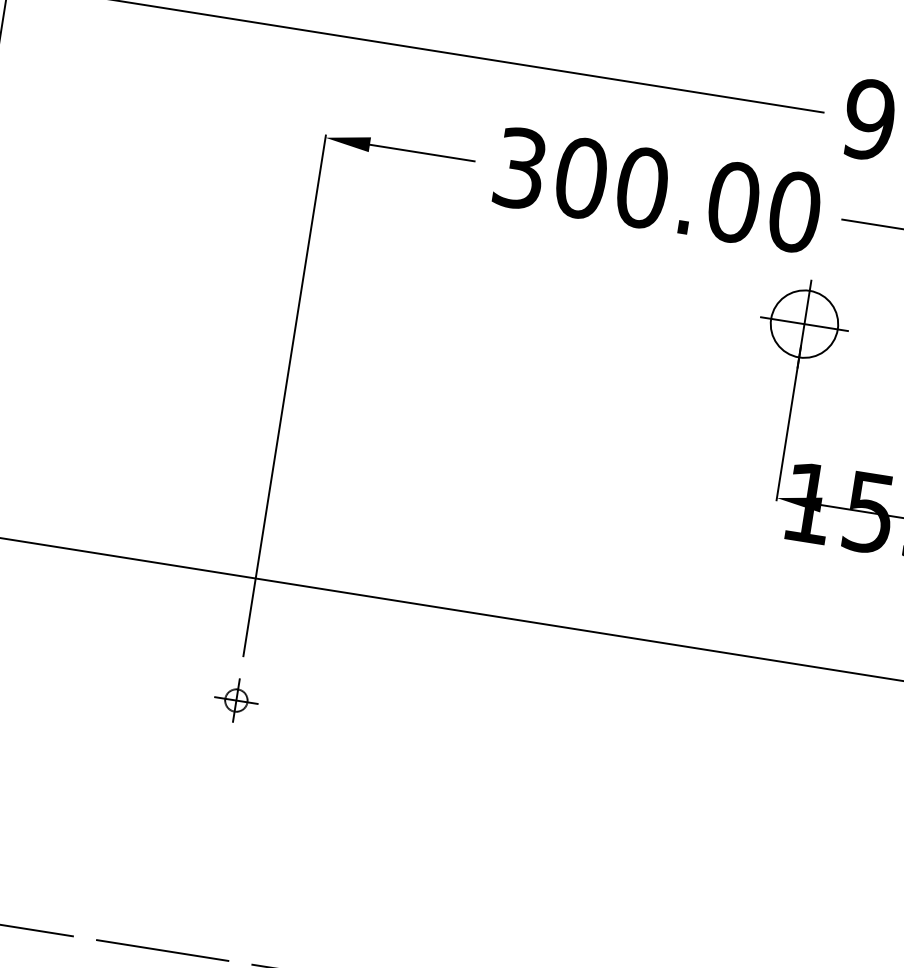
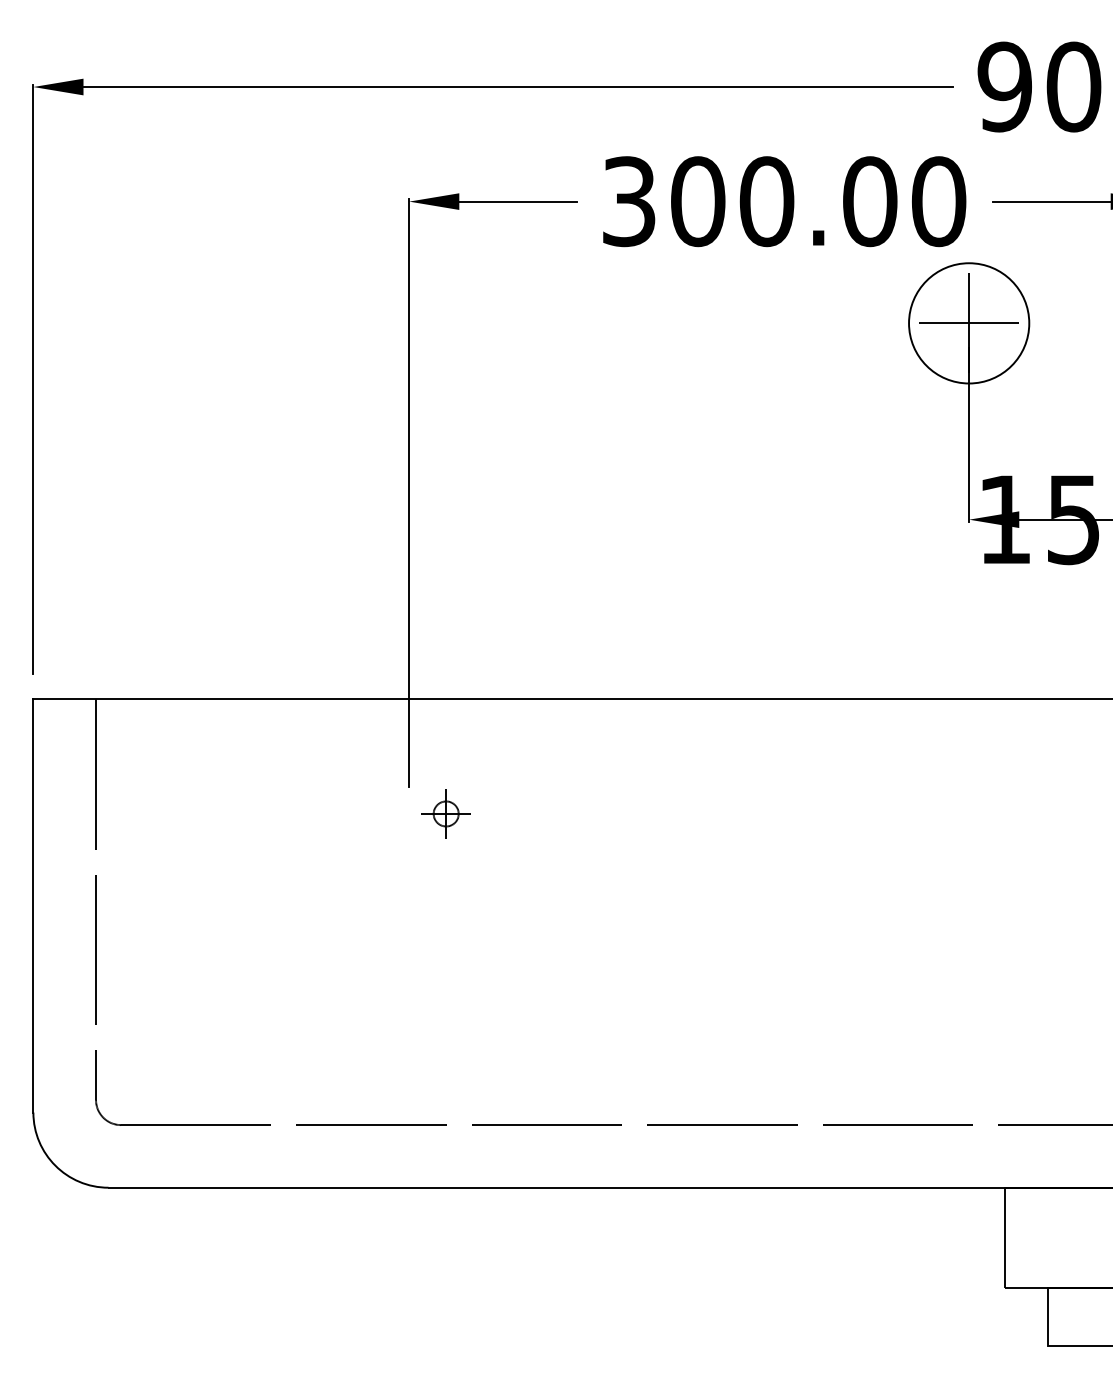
circle: (804, 323) -> (968, 322), size x1.6
part: (235, 700) -> (445, 813), moved

